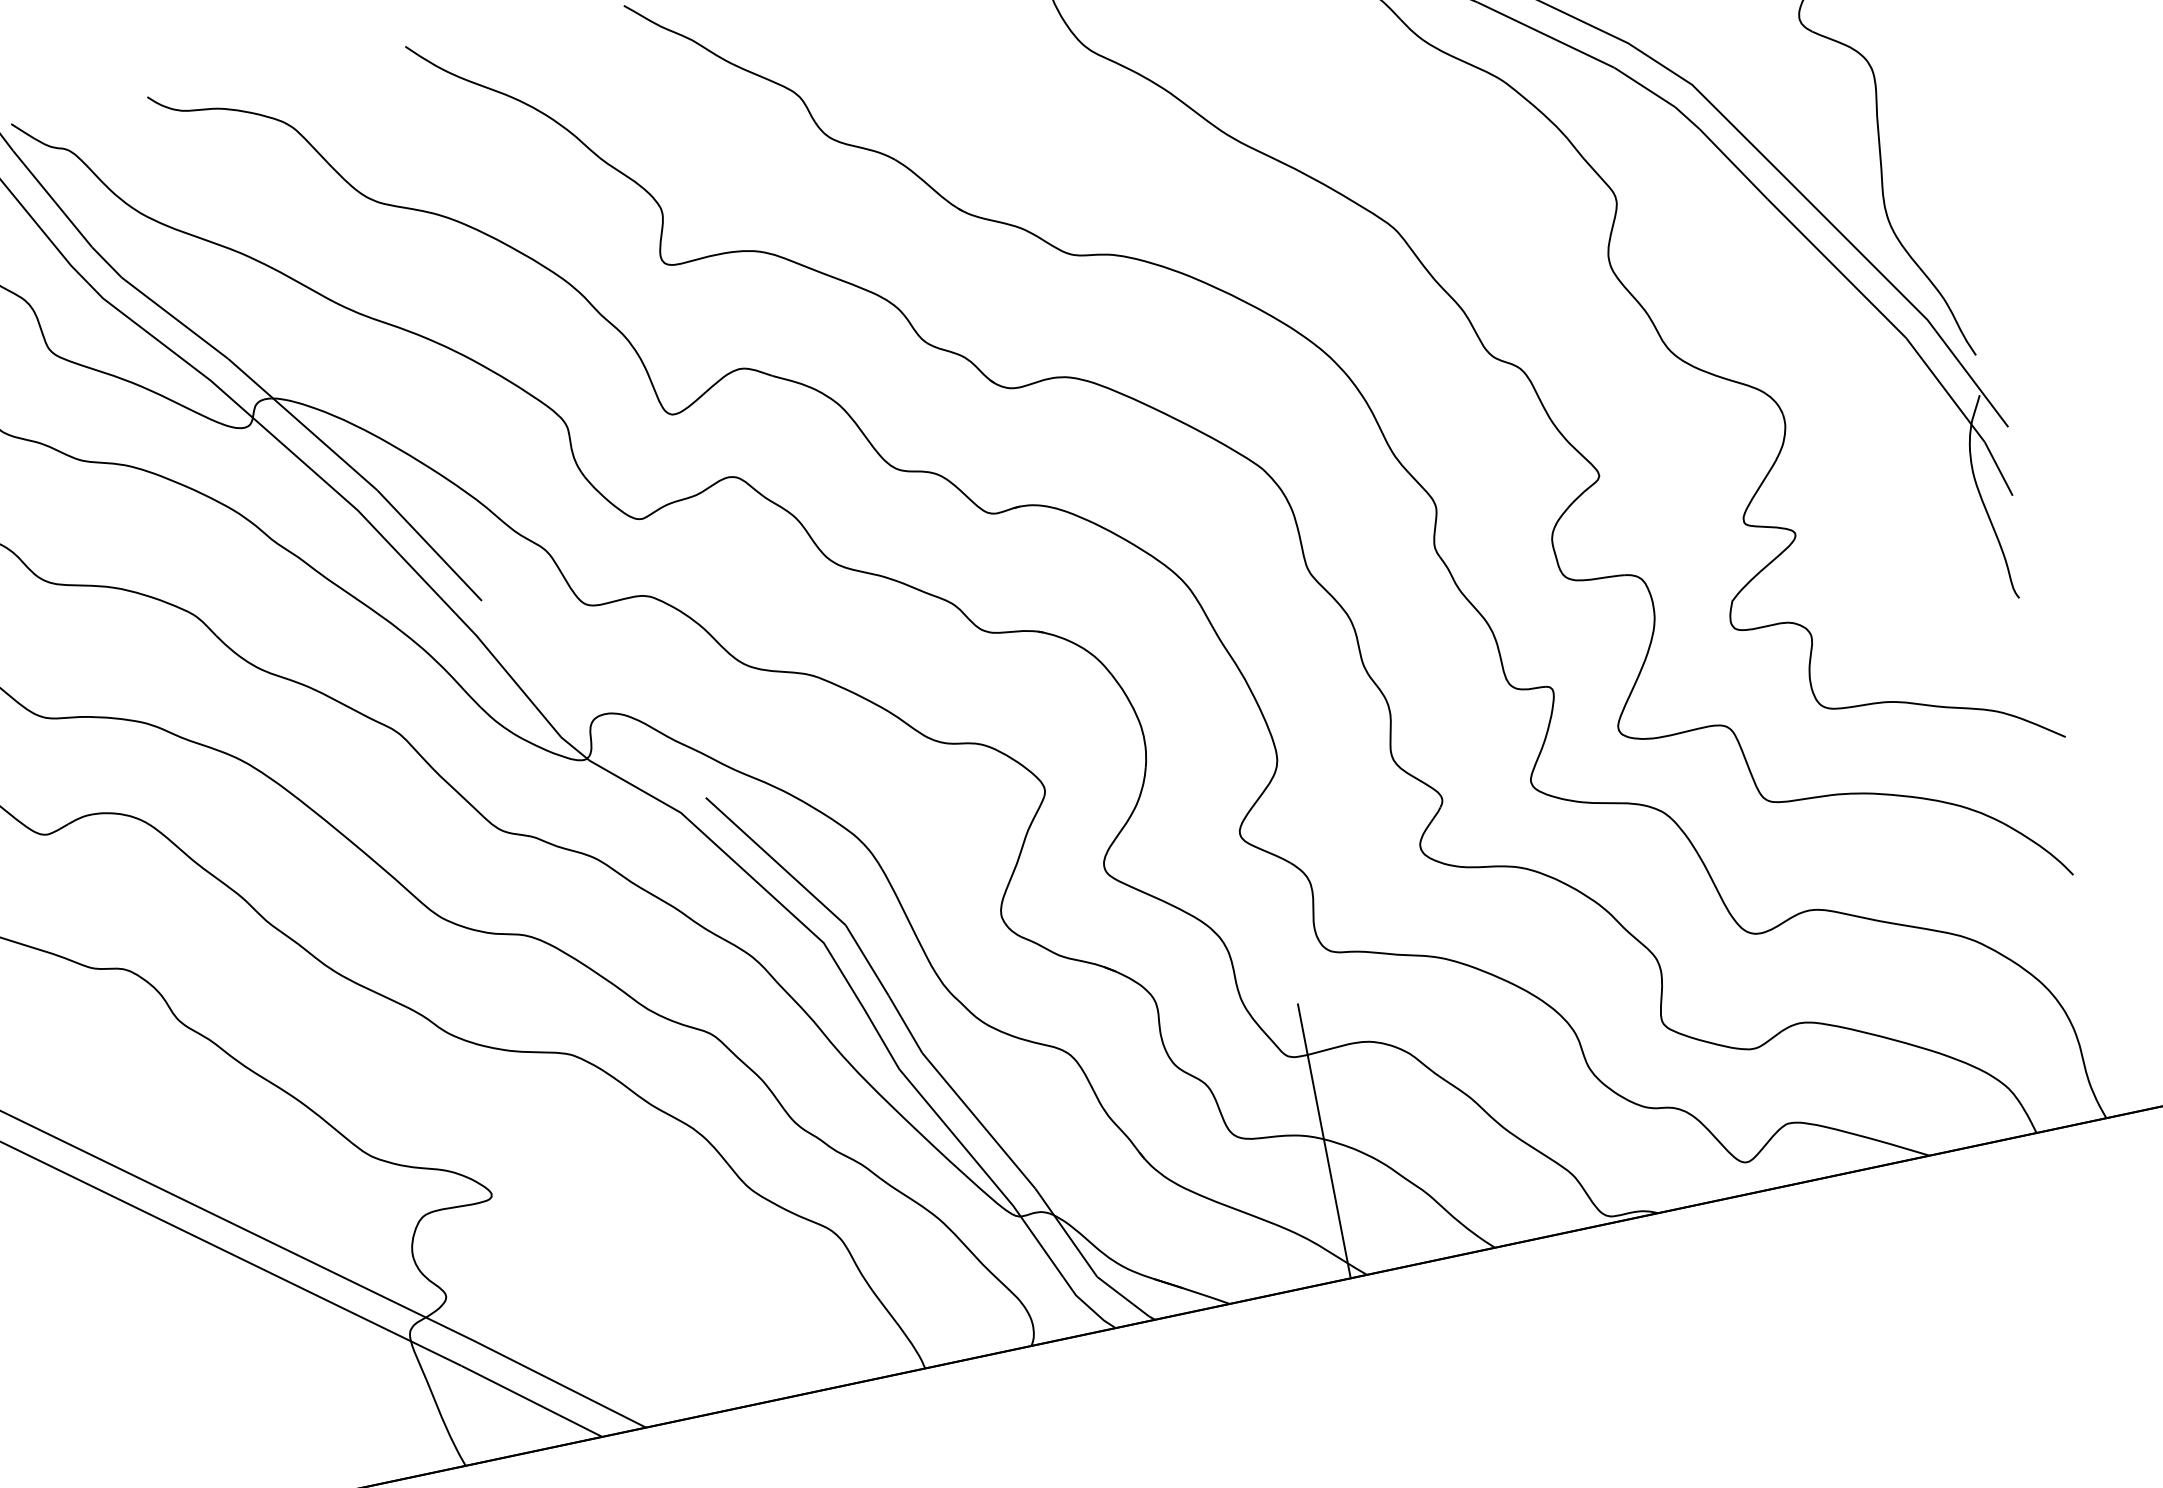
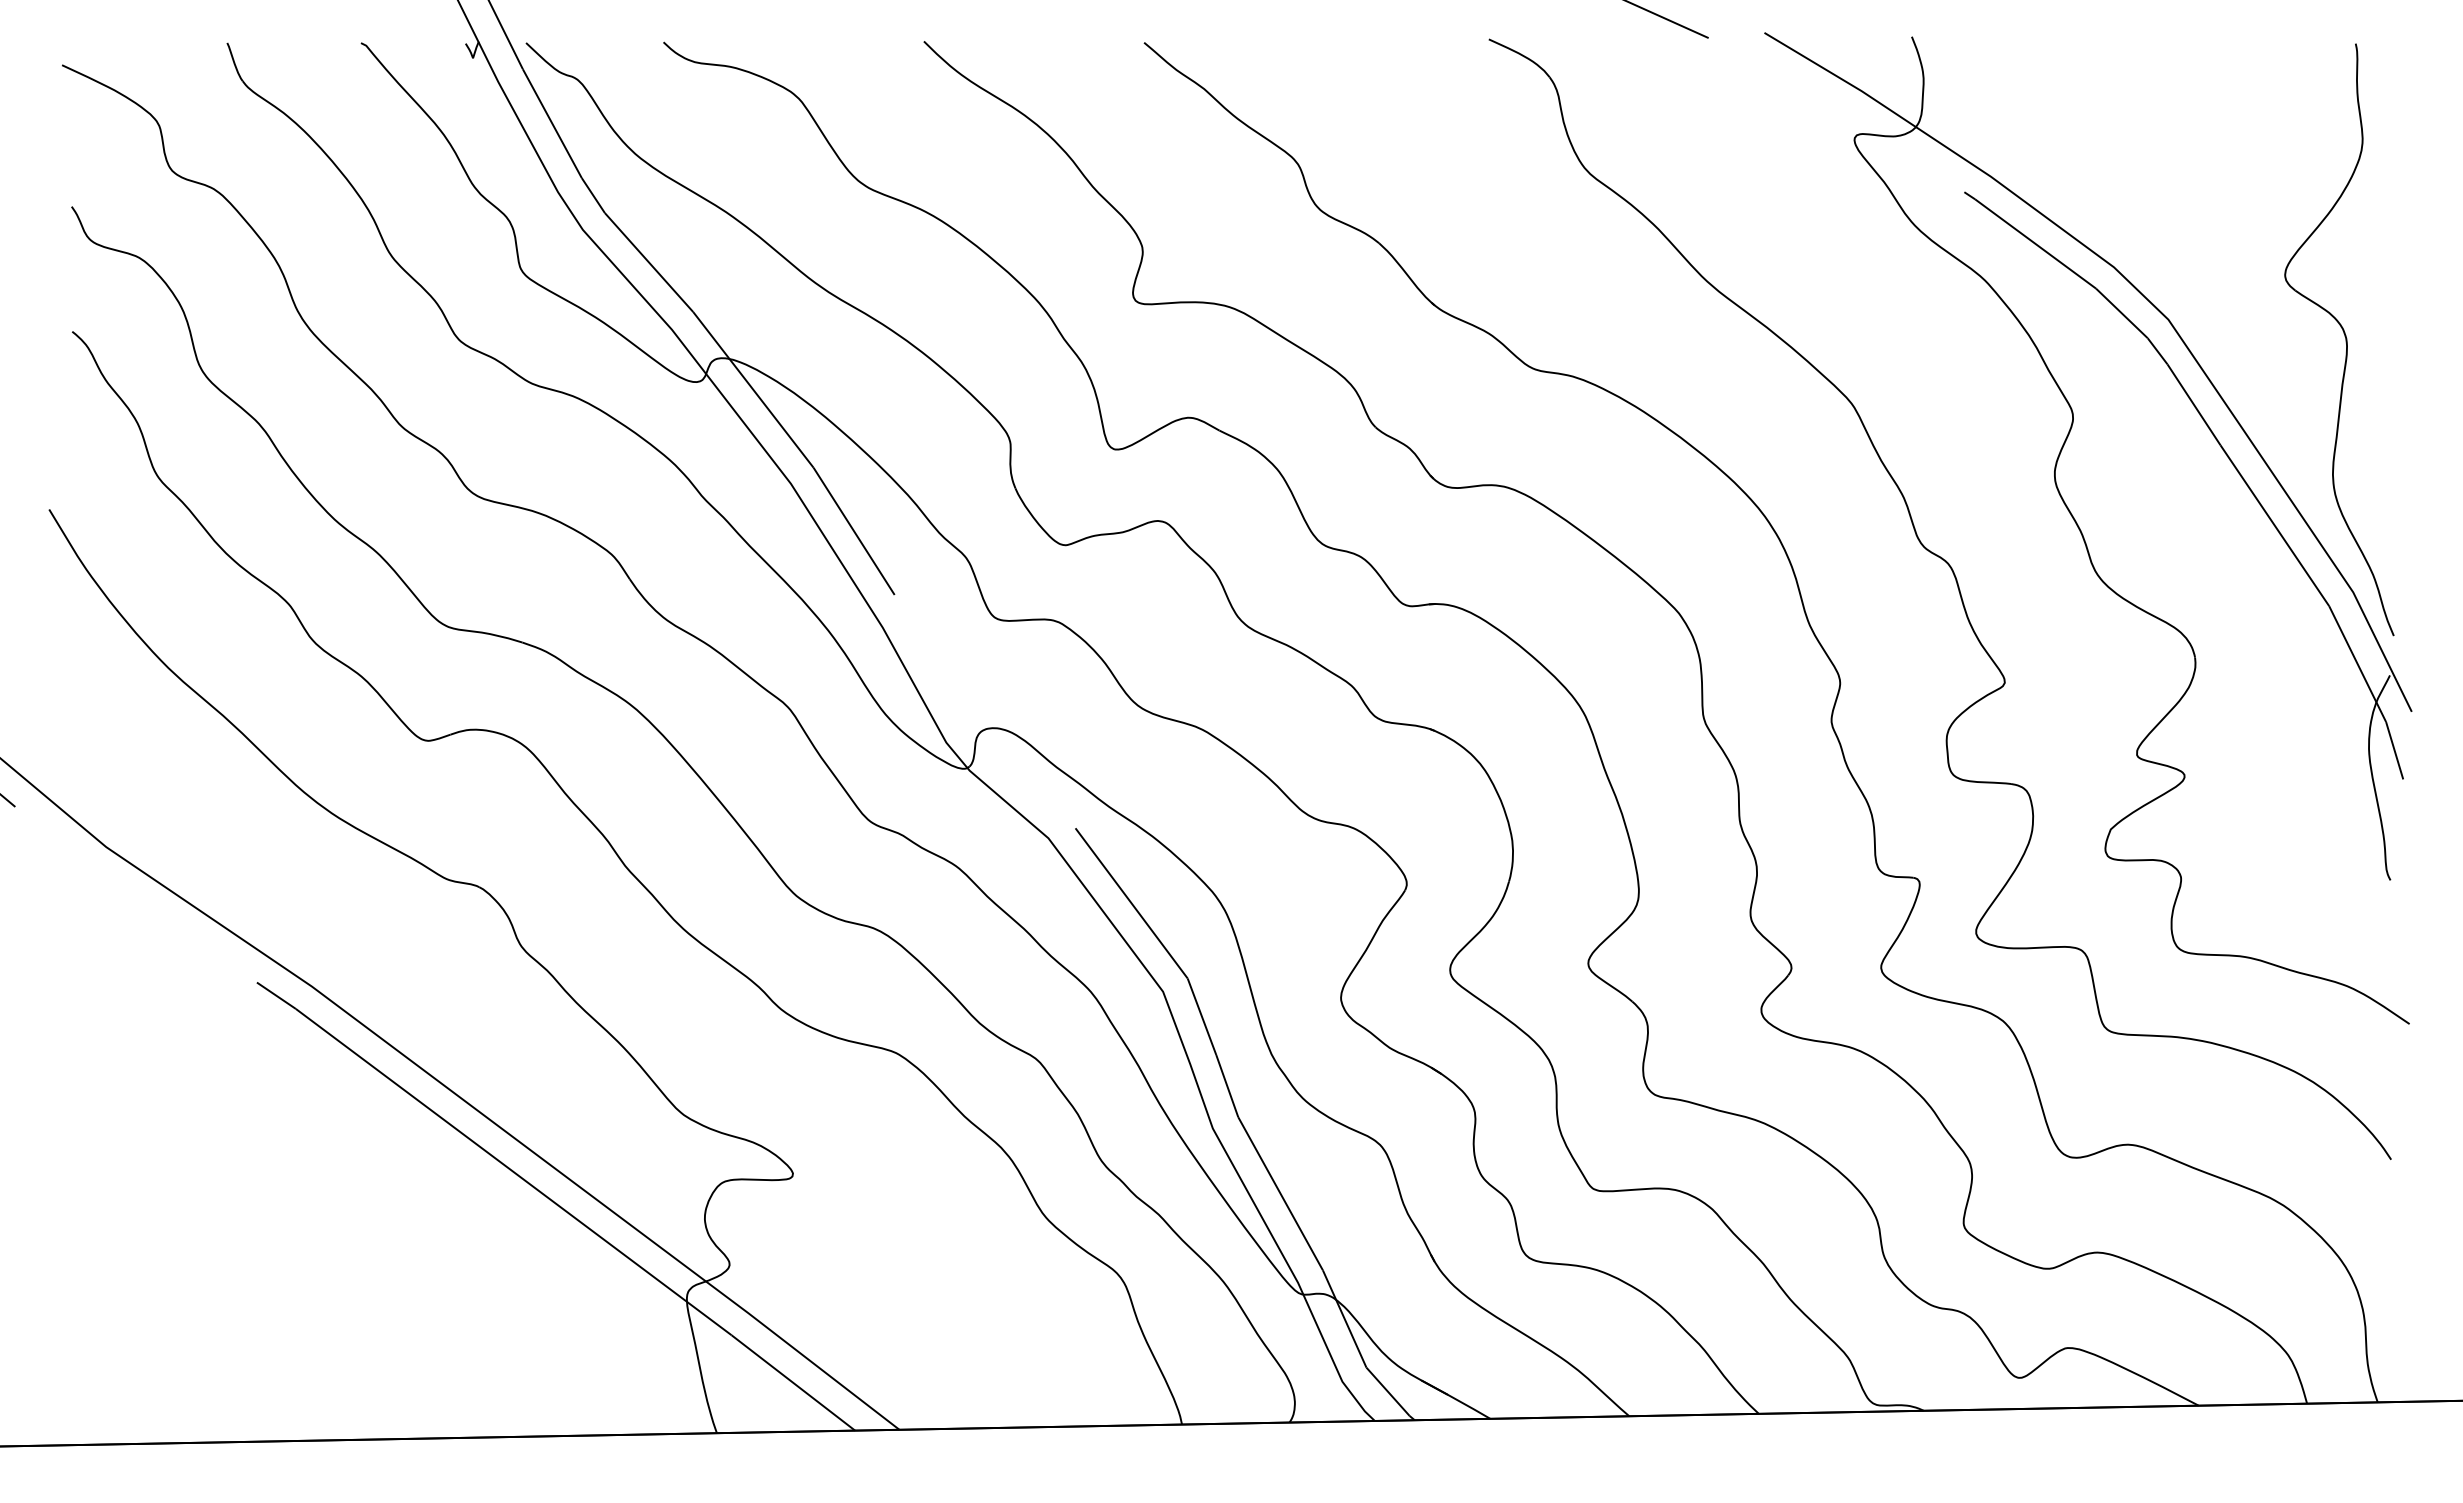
line: (1324, 1141) -> (1612, 1278), removed

